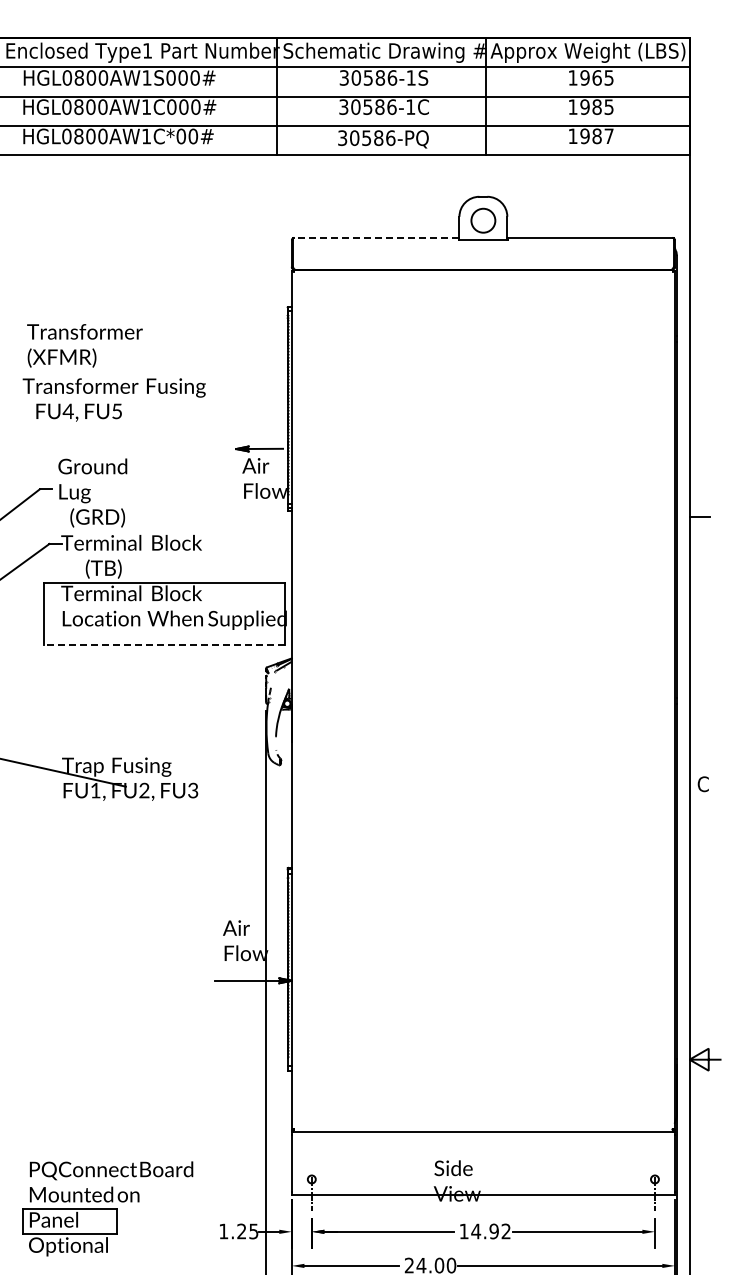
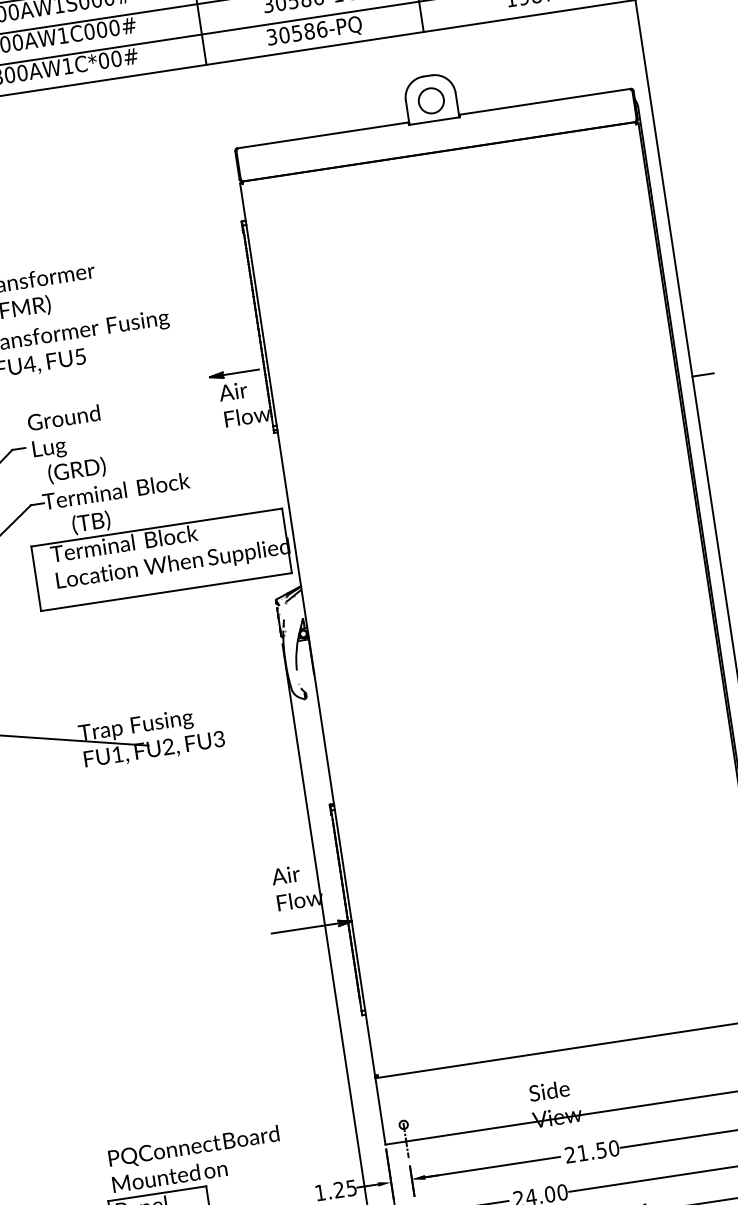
line: (376, 237) -> (322, 135), dashed -> solid
line: (164, 644) -> (166, 591), dashed -> solid
text: (484, 1231) -> (591, 1151), 14.92 -> 21.50

